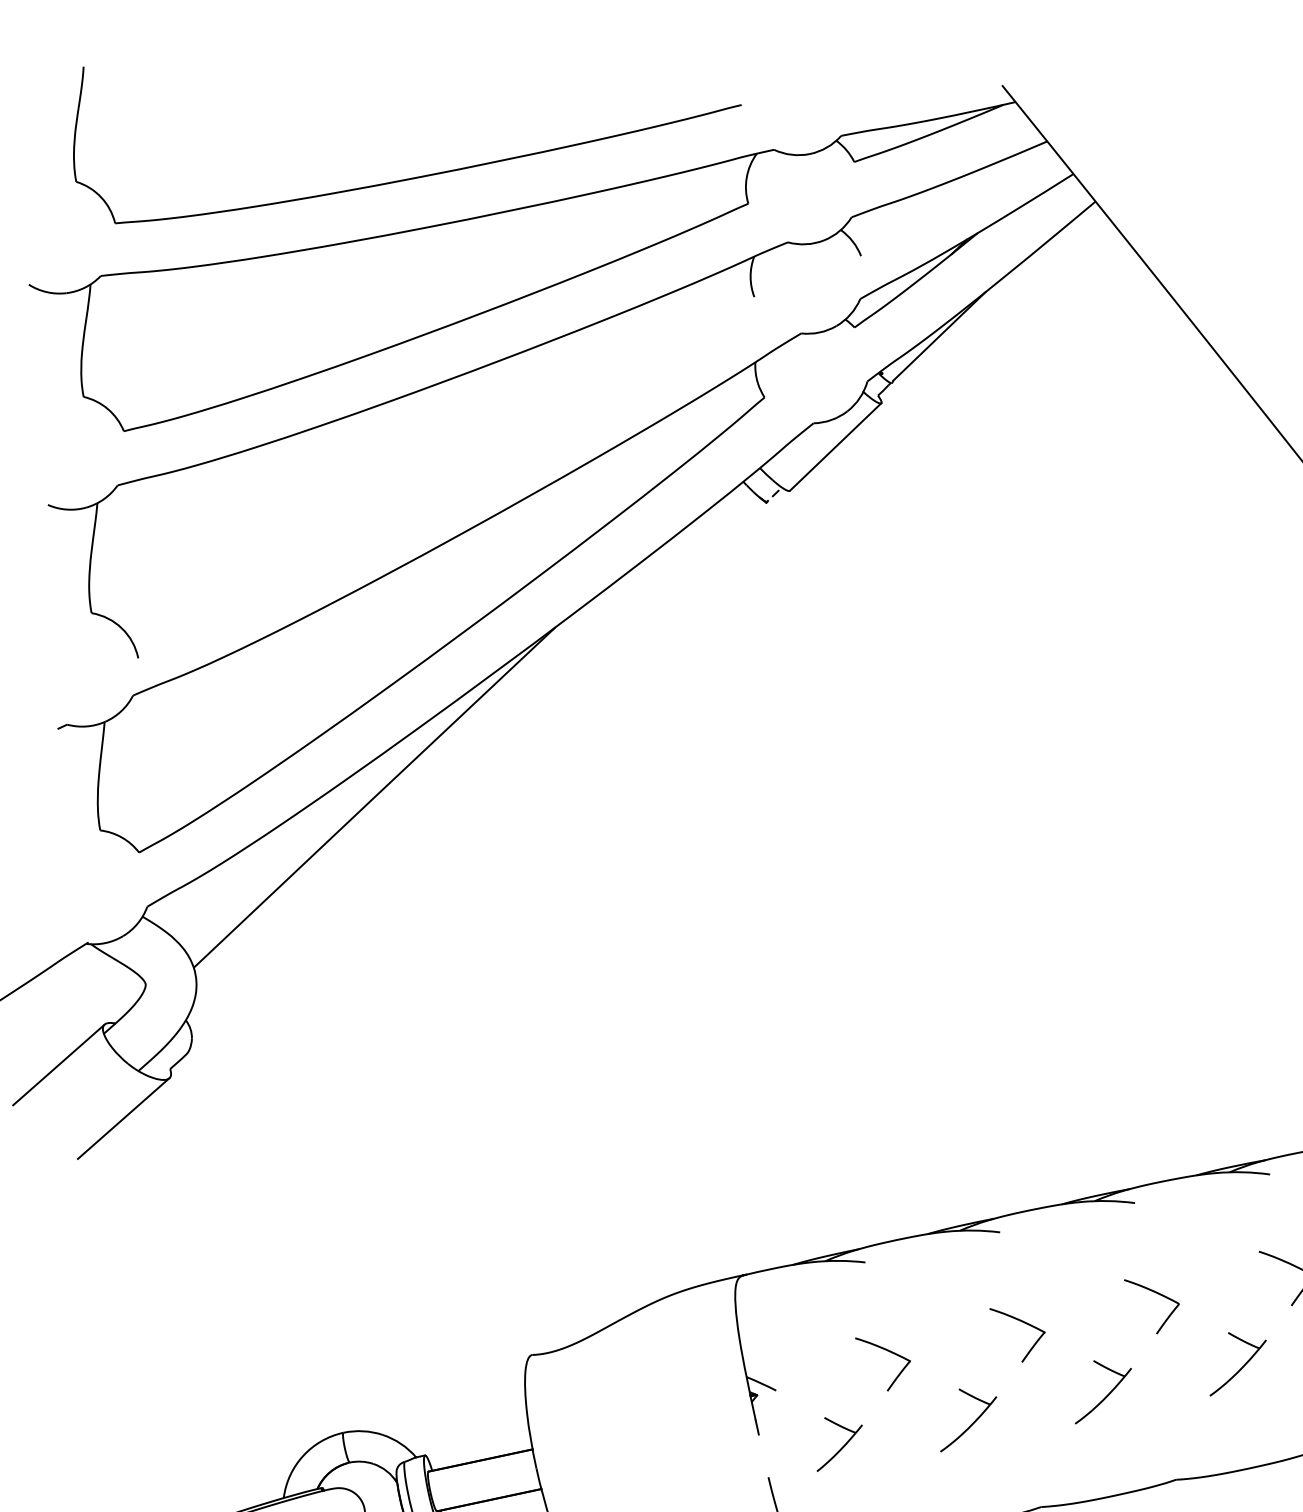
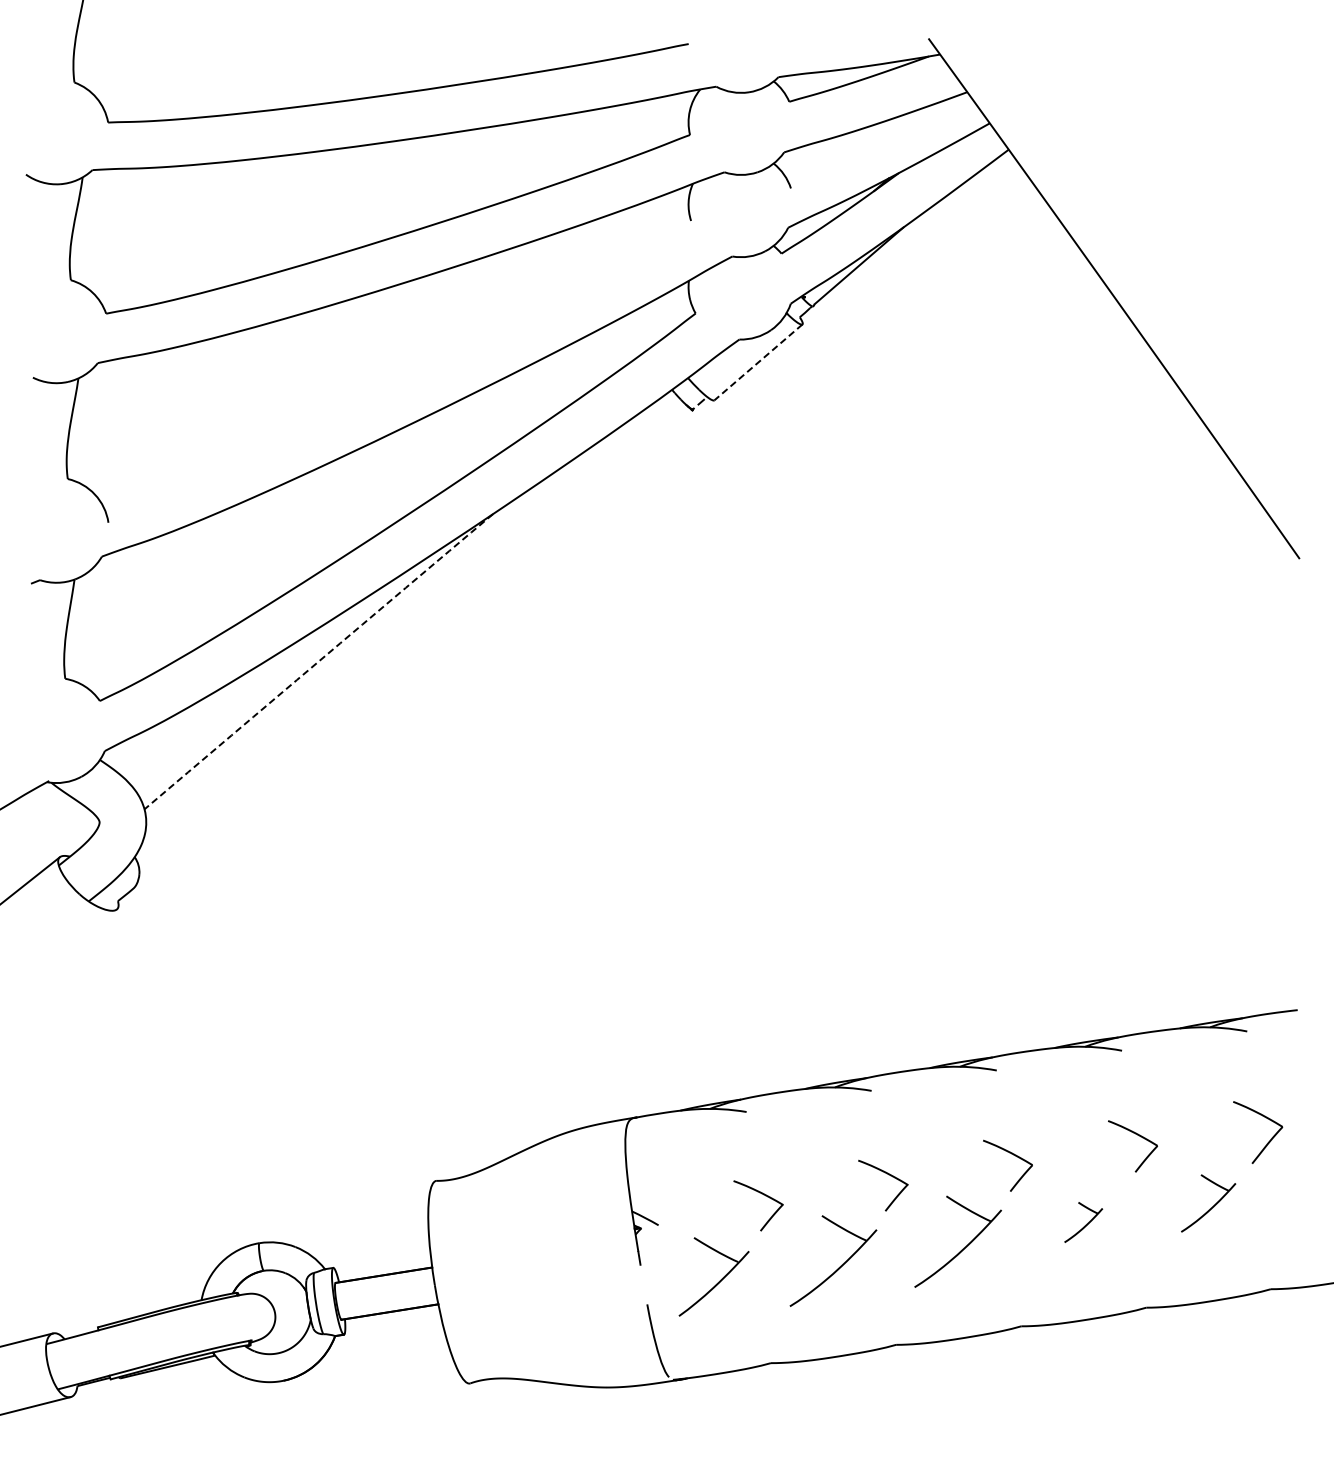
line: (835, 447) -> (758, 362), solid -> dashed
arc: (374, 797) -> (318, 661), solid -> dashed
line: (123, 1118) -> (72, 944), removed
part: (1237, 1363) -> (1083, 1222), size x0.7
part: (1103, 1391) -> (958, 1241), size x1.6
part: (968, 1418) -> (833, 1260), size x1.6
part: (838, 1443) -> (713, 1276), size x1.6

